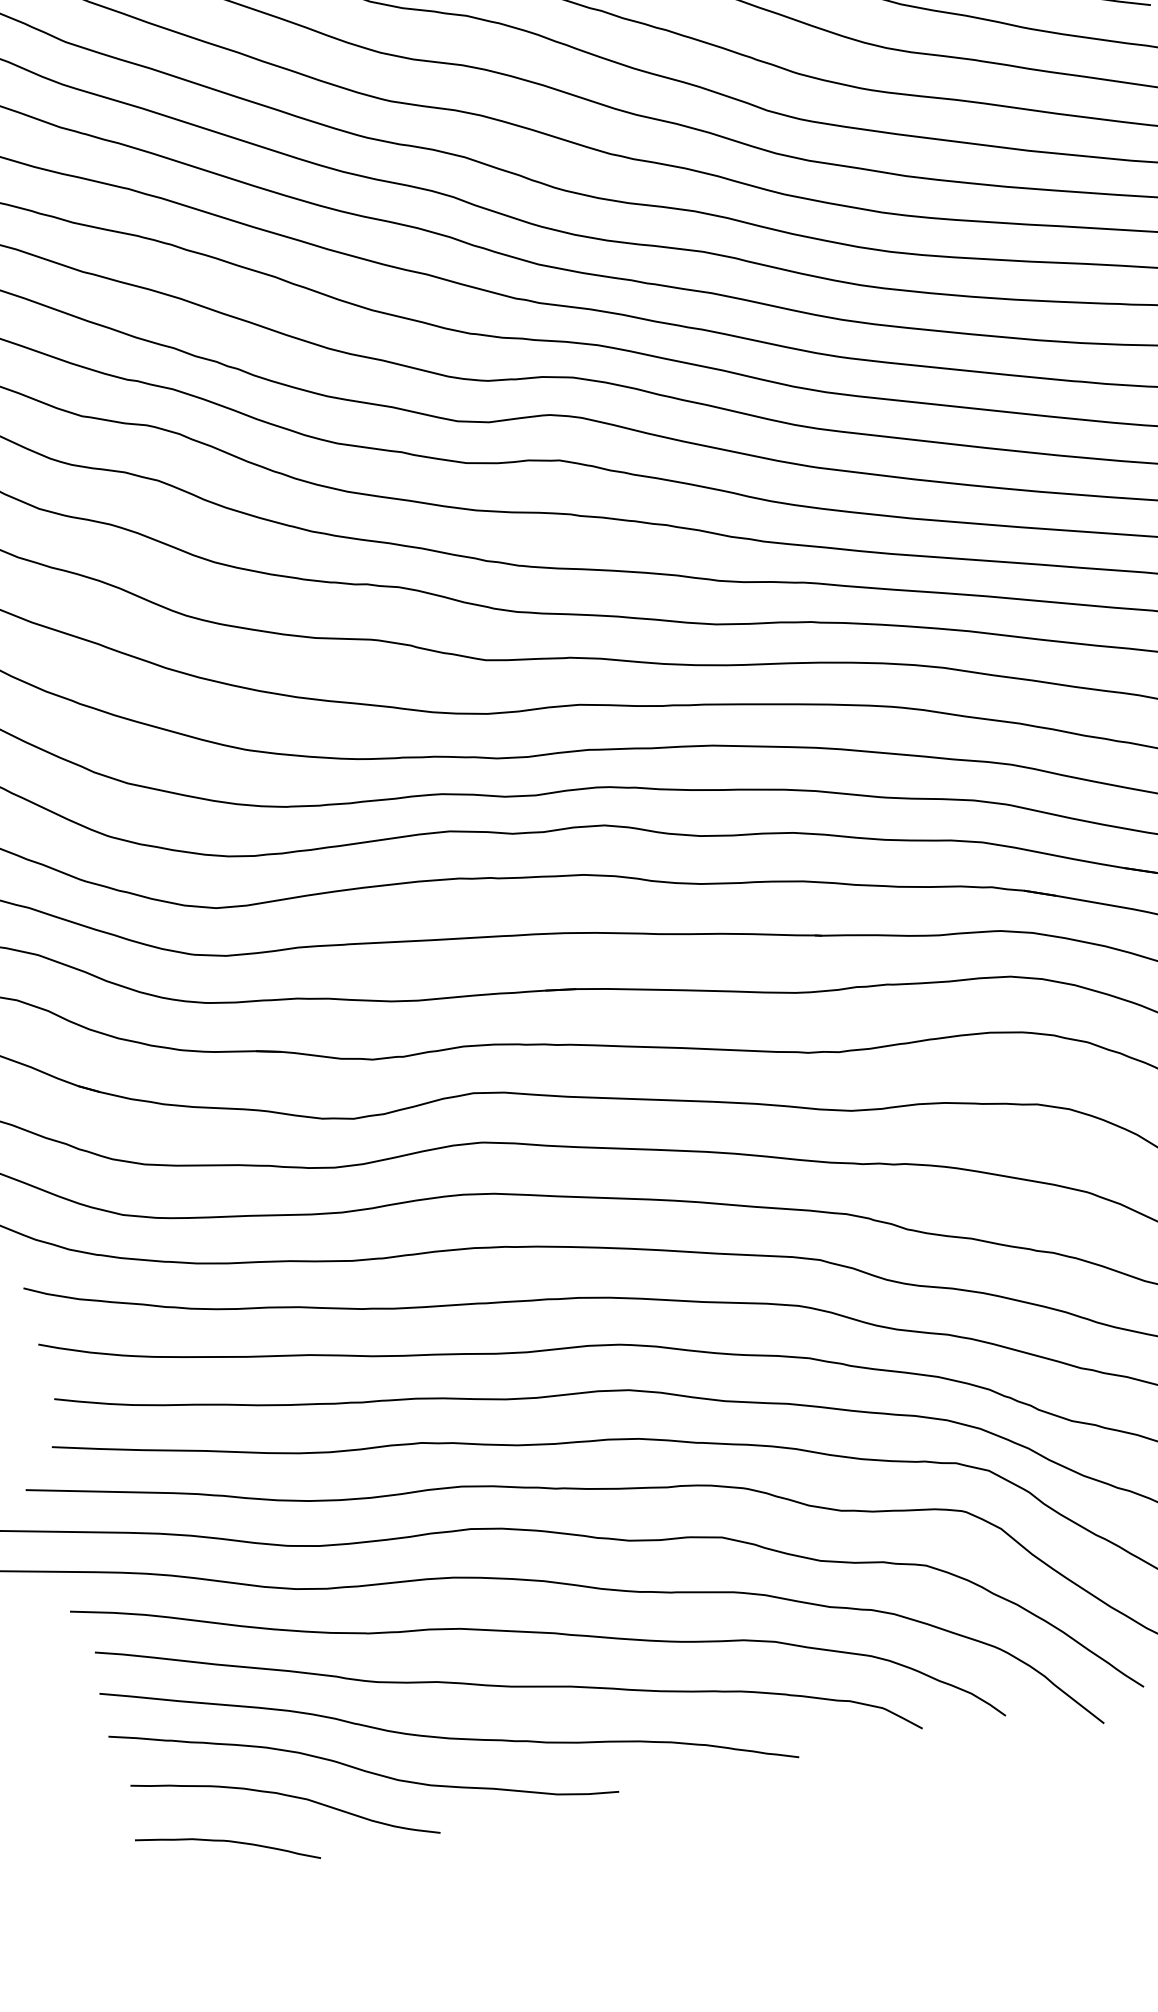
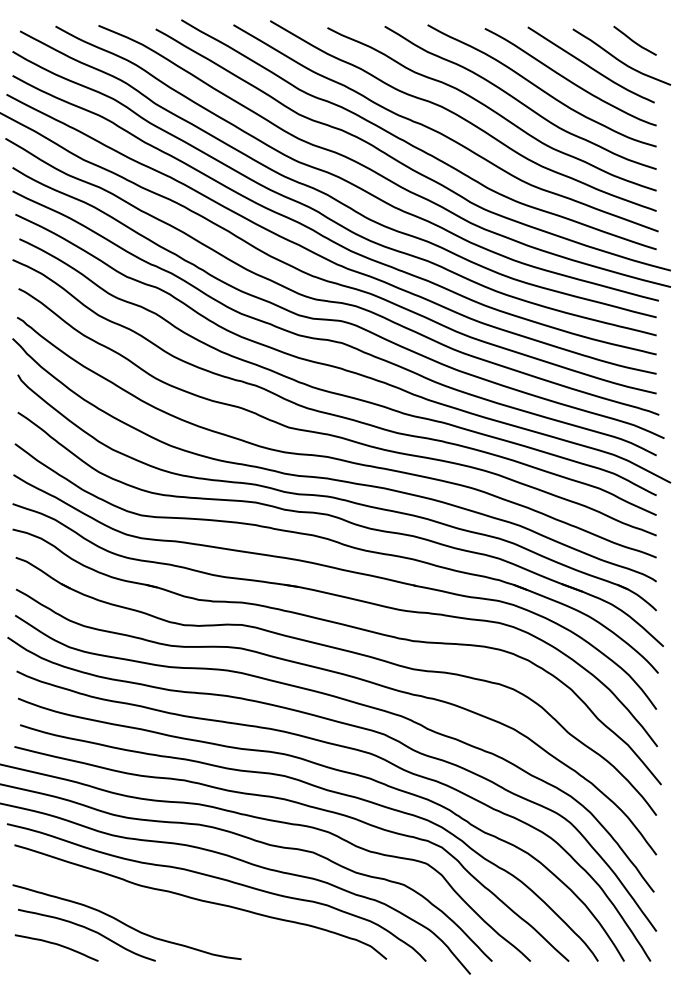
curve: (443, 1735) -> (166, 916), removed

